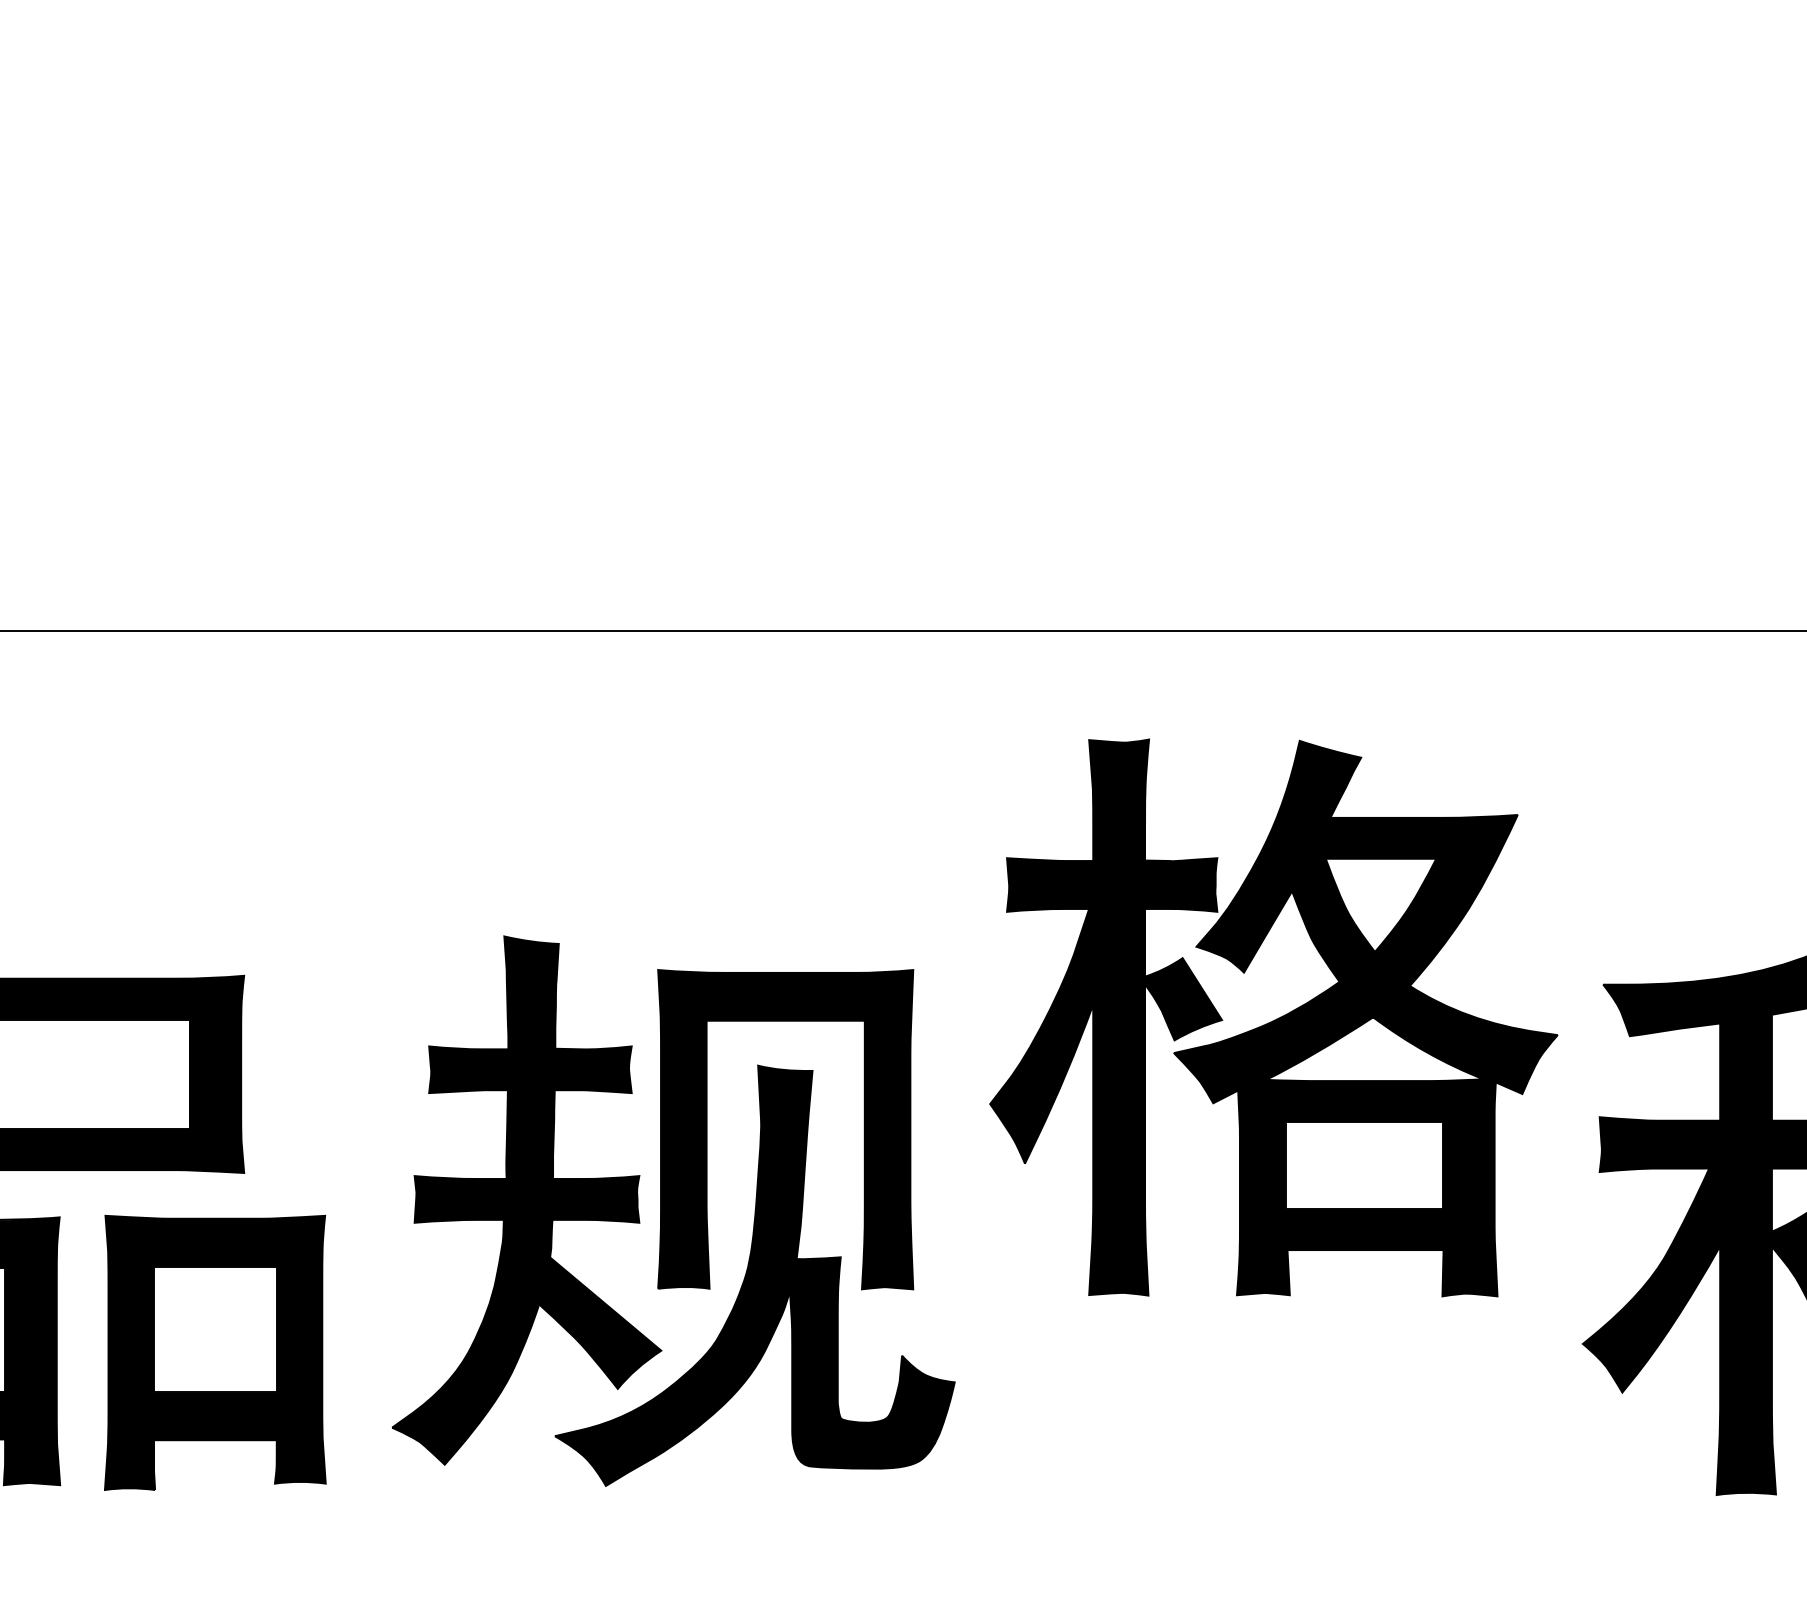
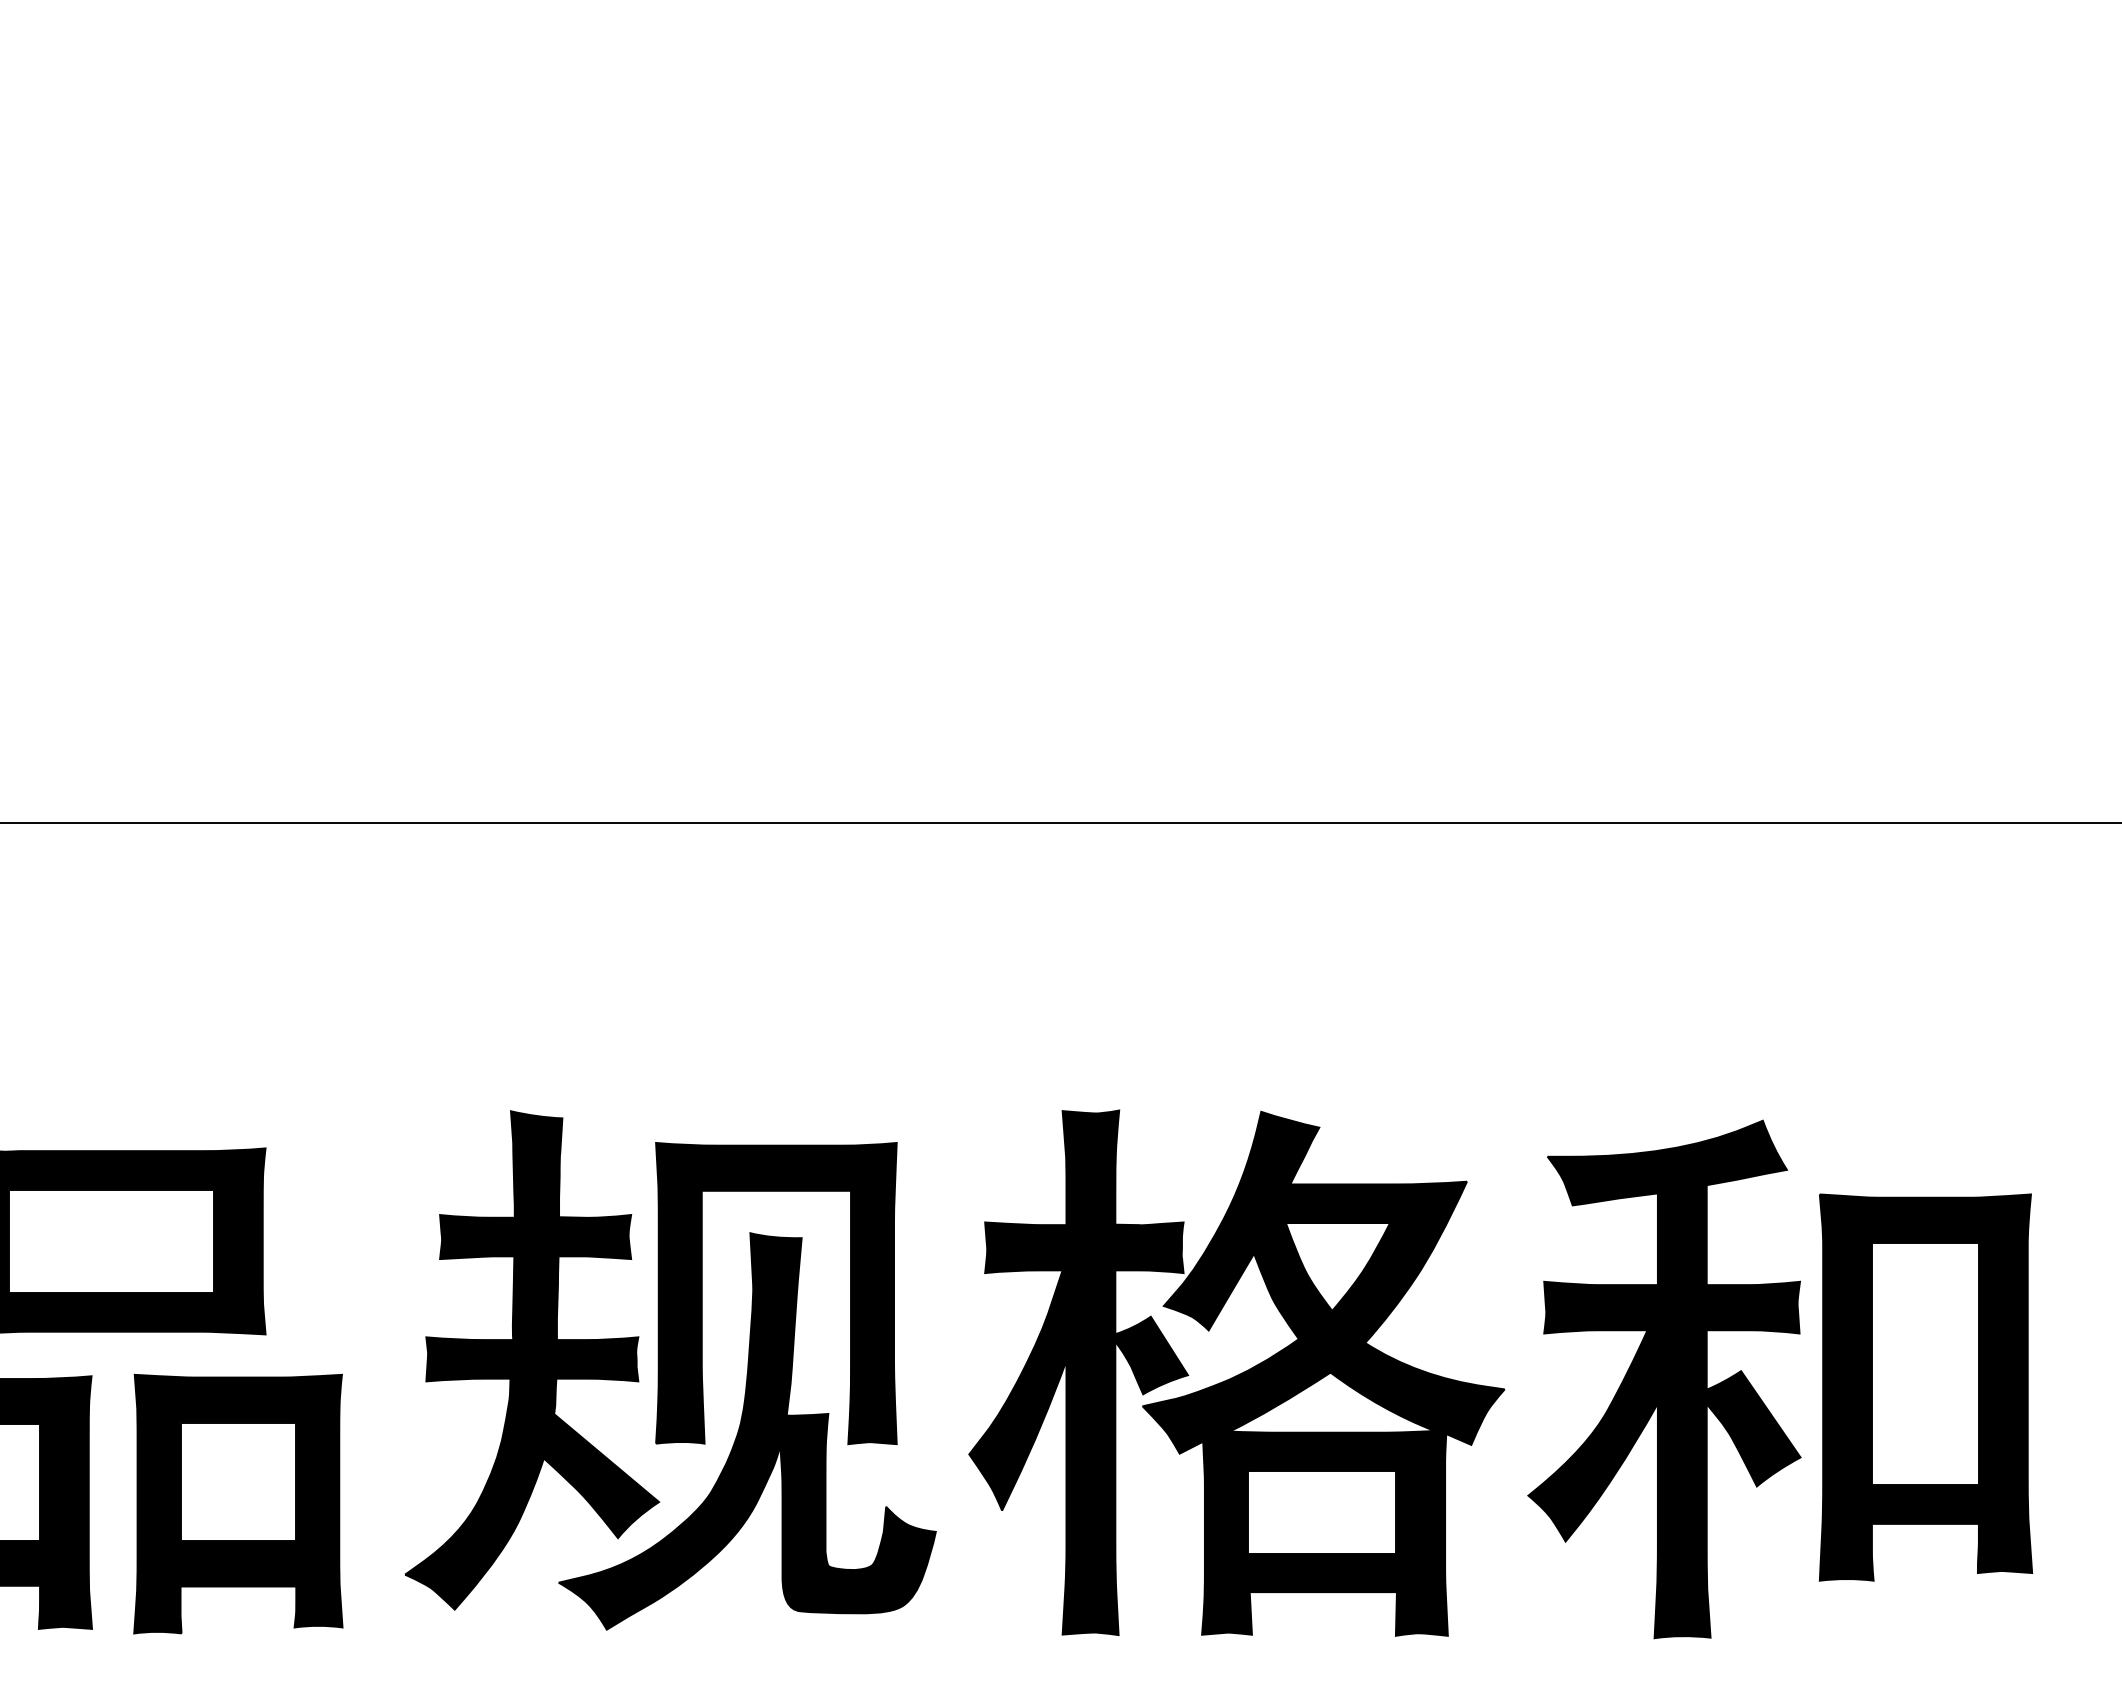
part: (1273, 1017) -> (1236, 1372), moved

